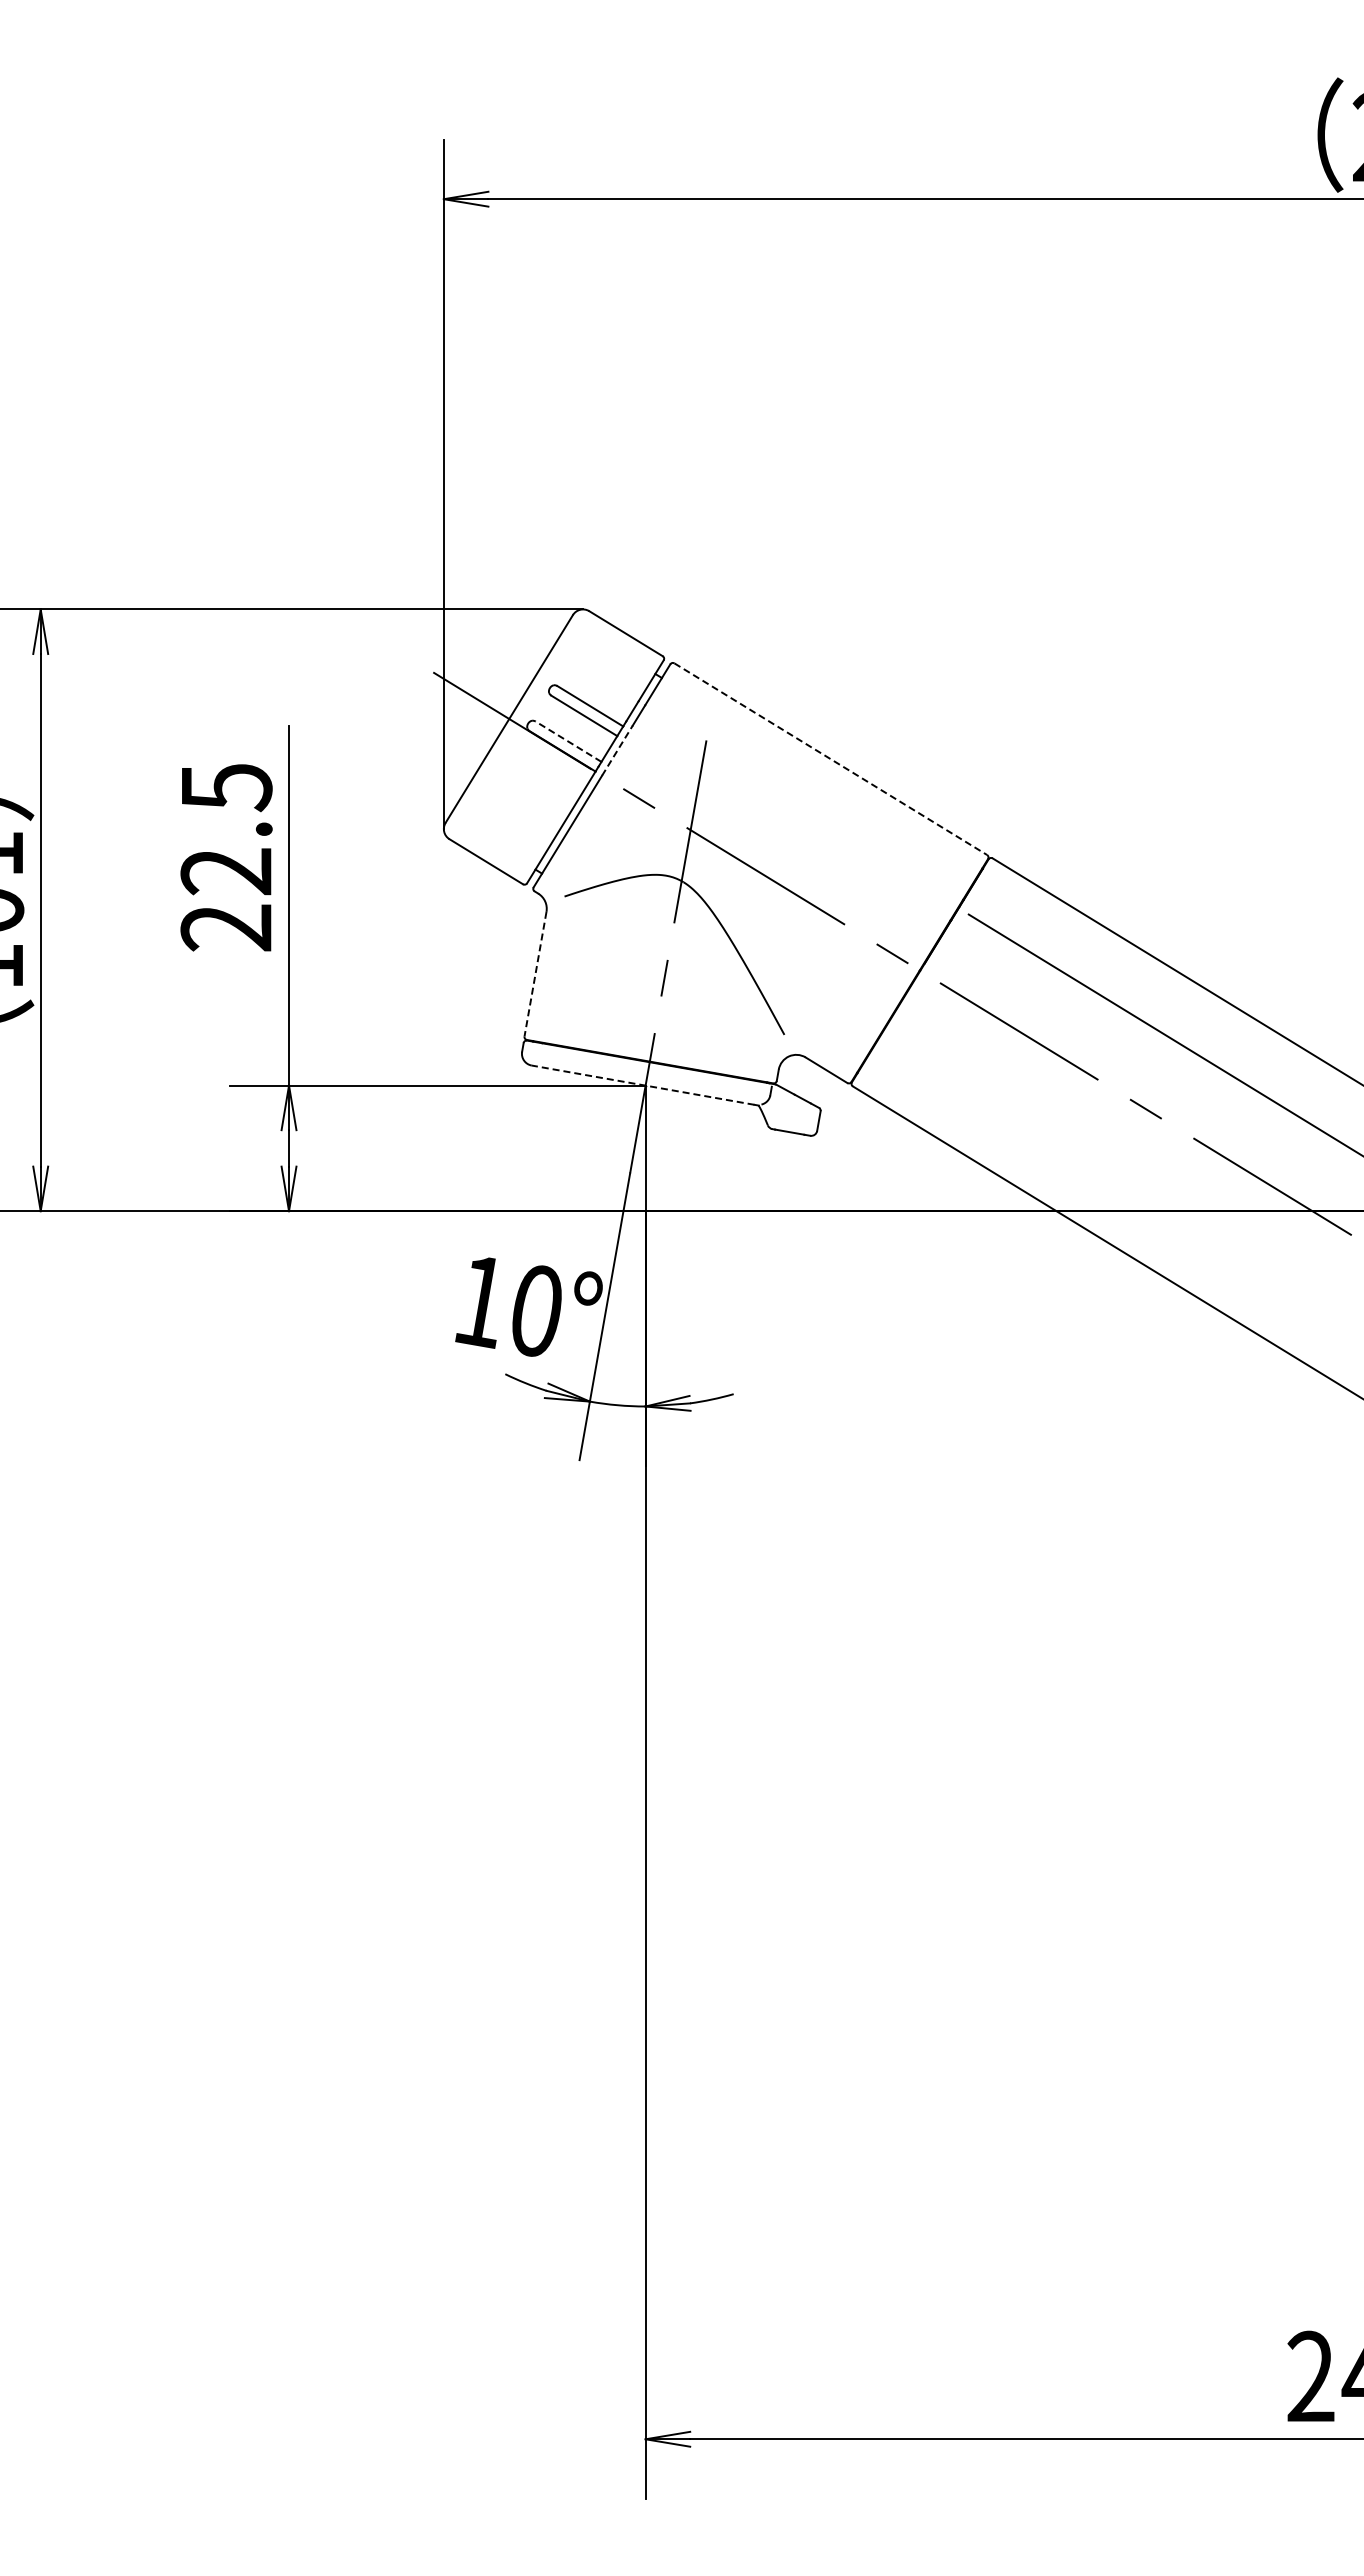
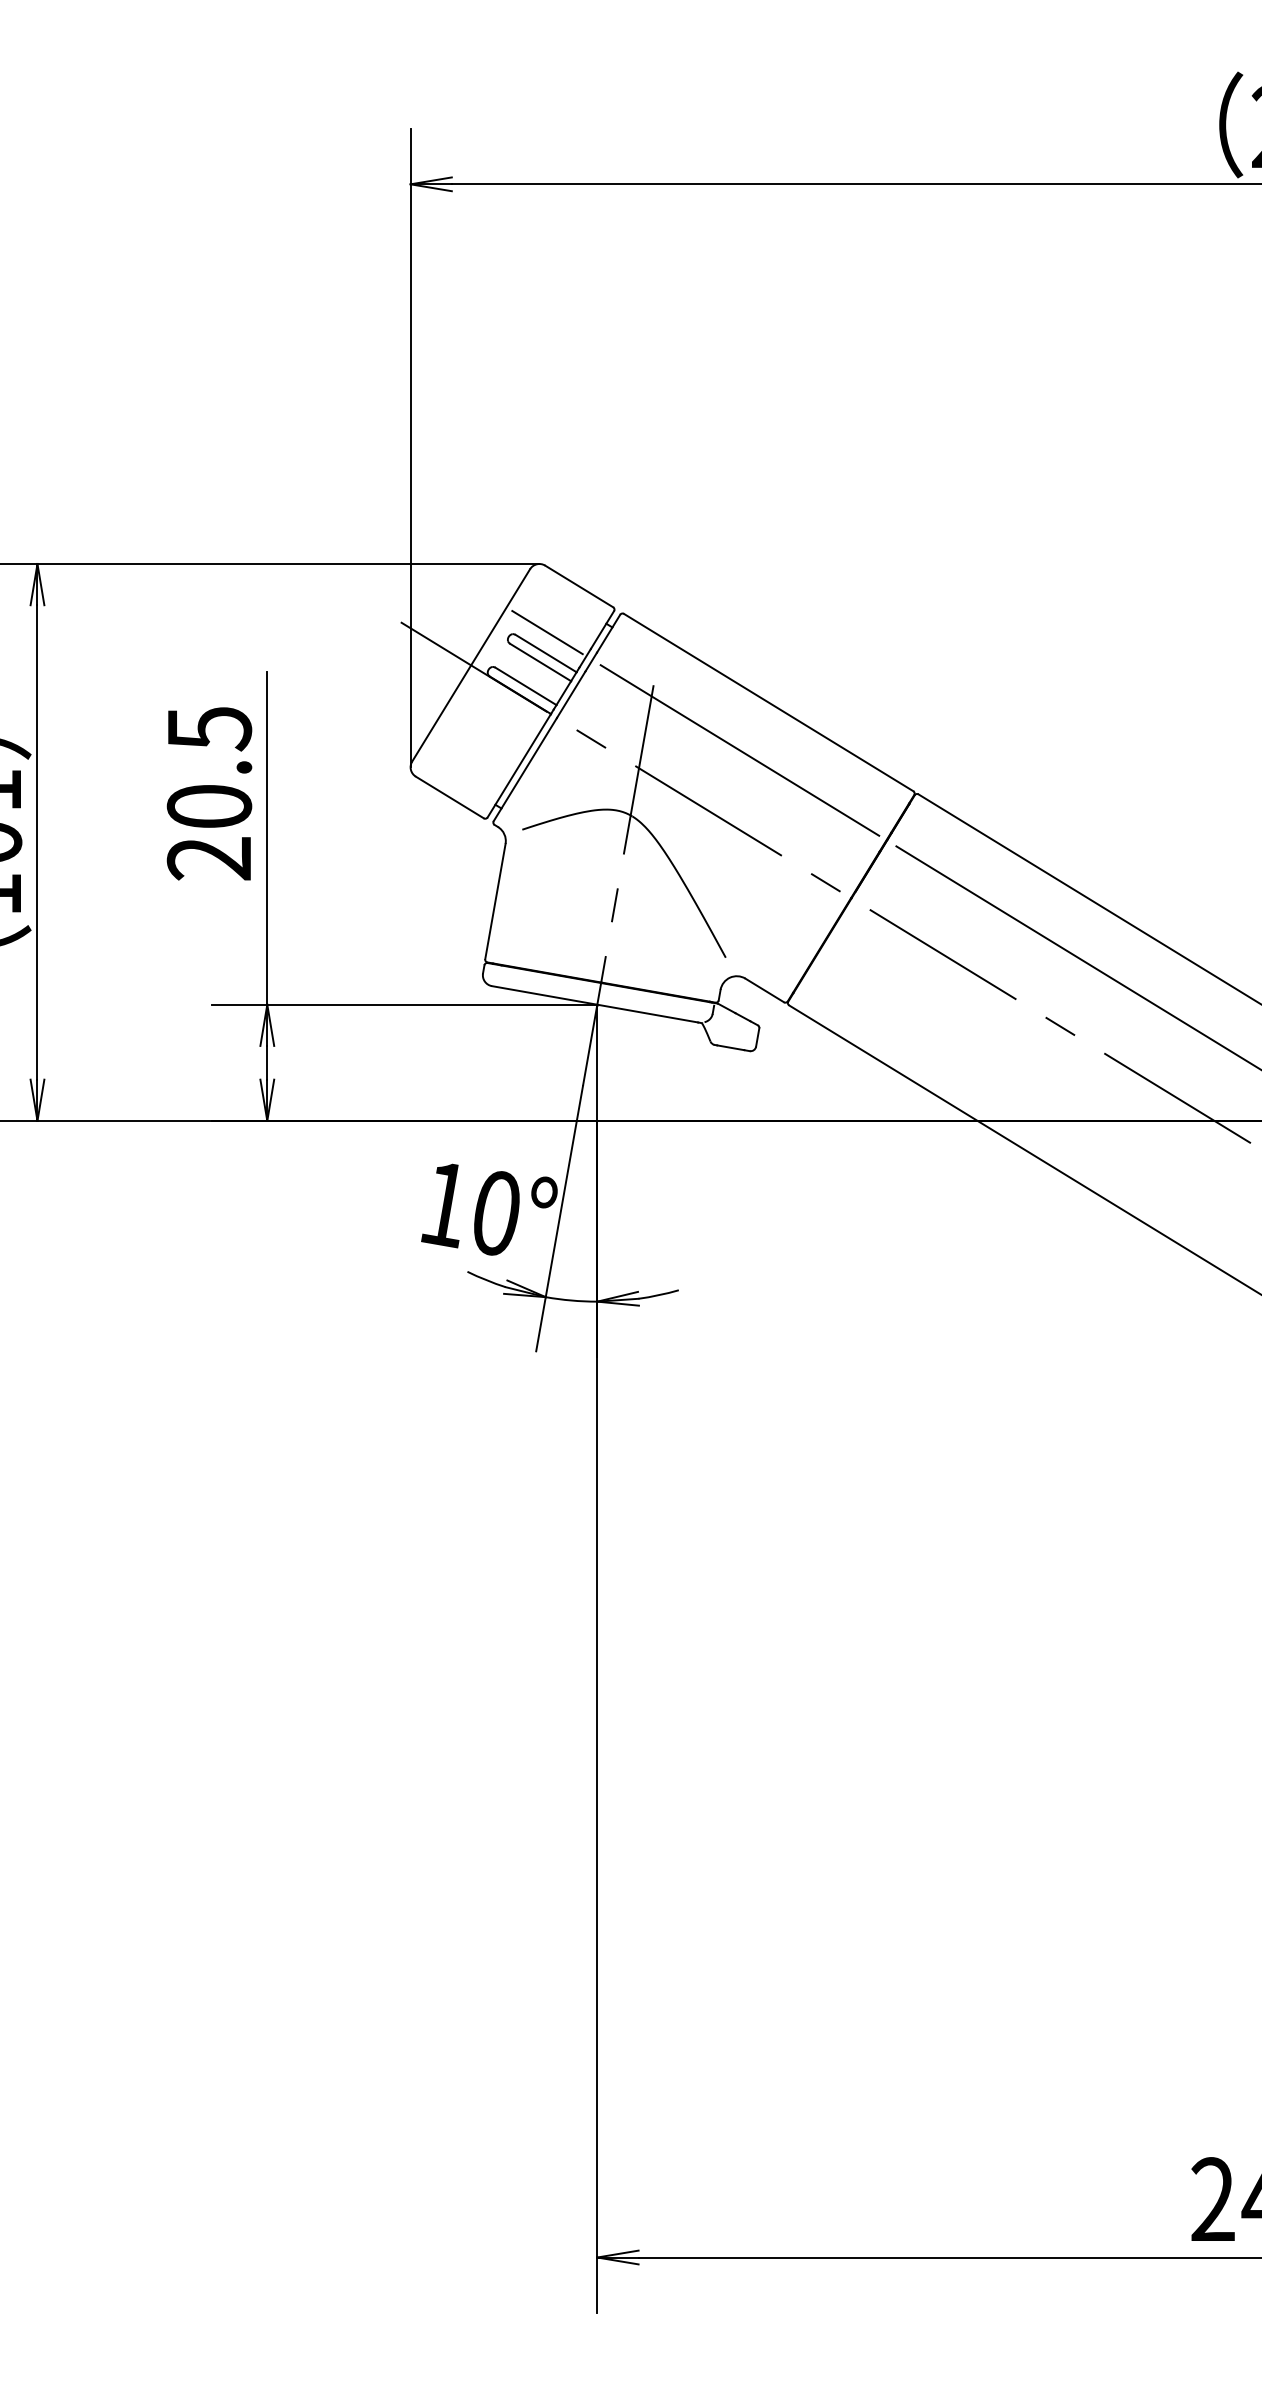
line: (591, 683) -> (547, 632), added
line: (568, 741) -> (525, 686), dashed -> solid
line: (617, 750) -> (571, 694), dashed -> solid
line: (831, 759) -> (769, 702), dashed -> solid
line: (799, 810) -> (739, 750), added
text: (226, 871) -> (209, 806), 22.5 -> 20.5
line: (535, 974) -> (495, 901), dashed -> solid
line: (642, 1085) -> (594, 1004), dashed -> solid

